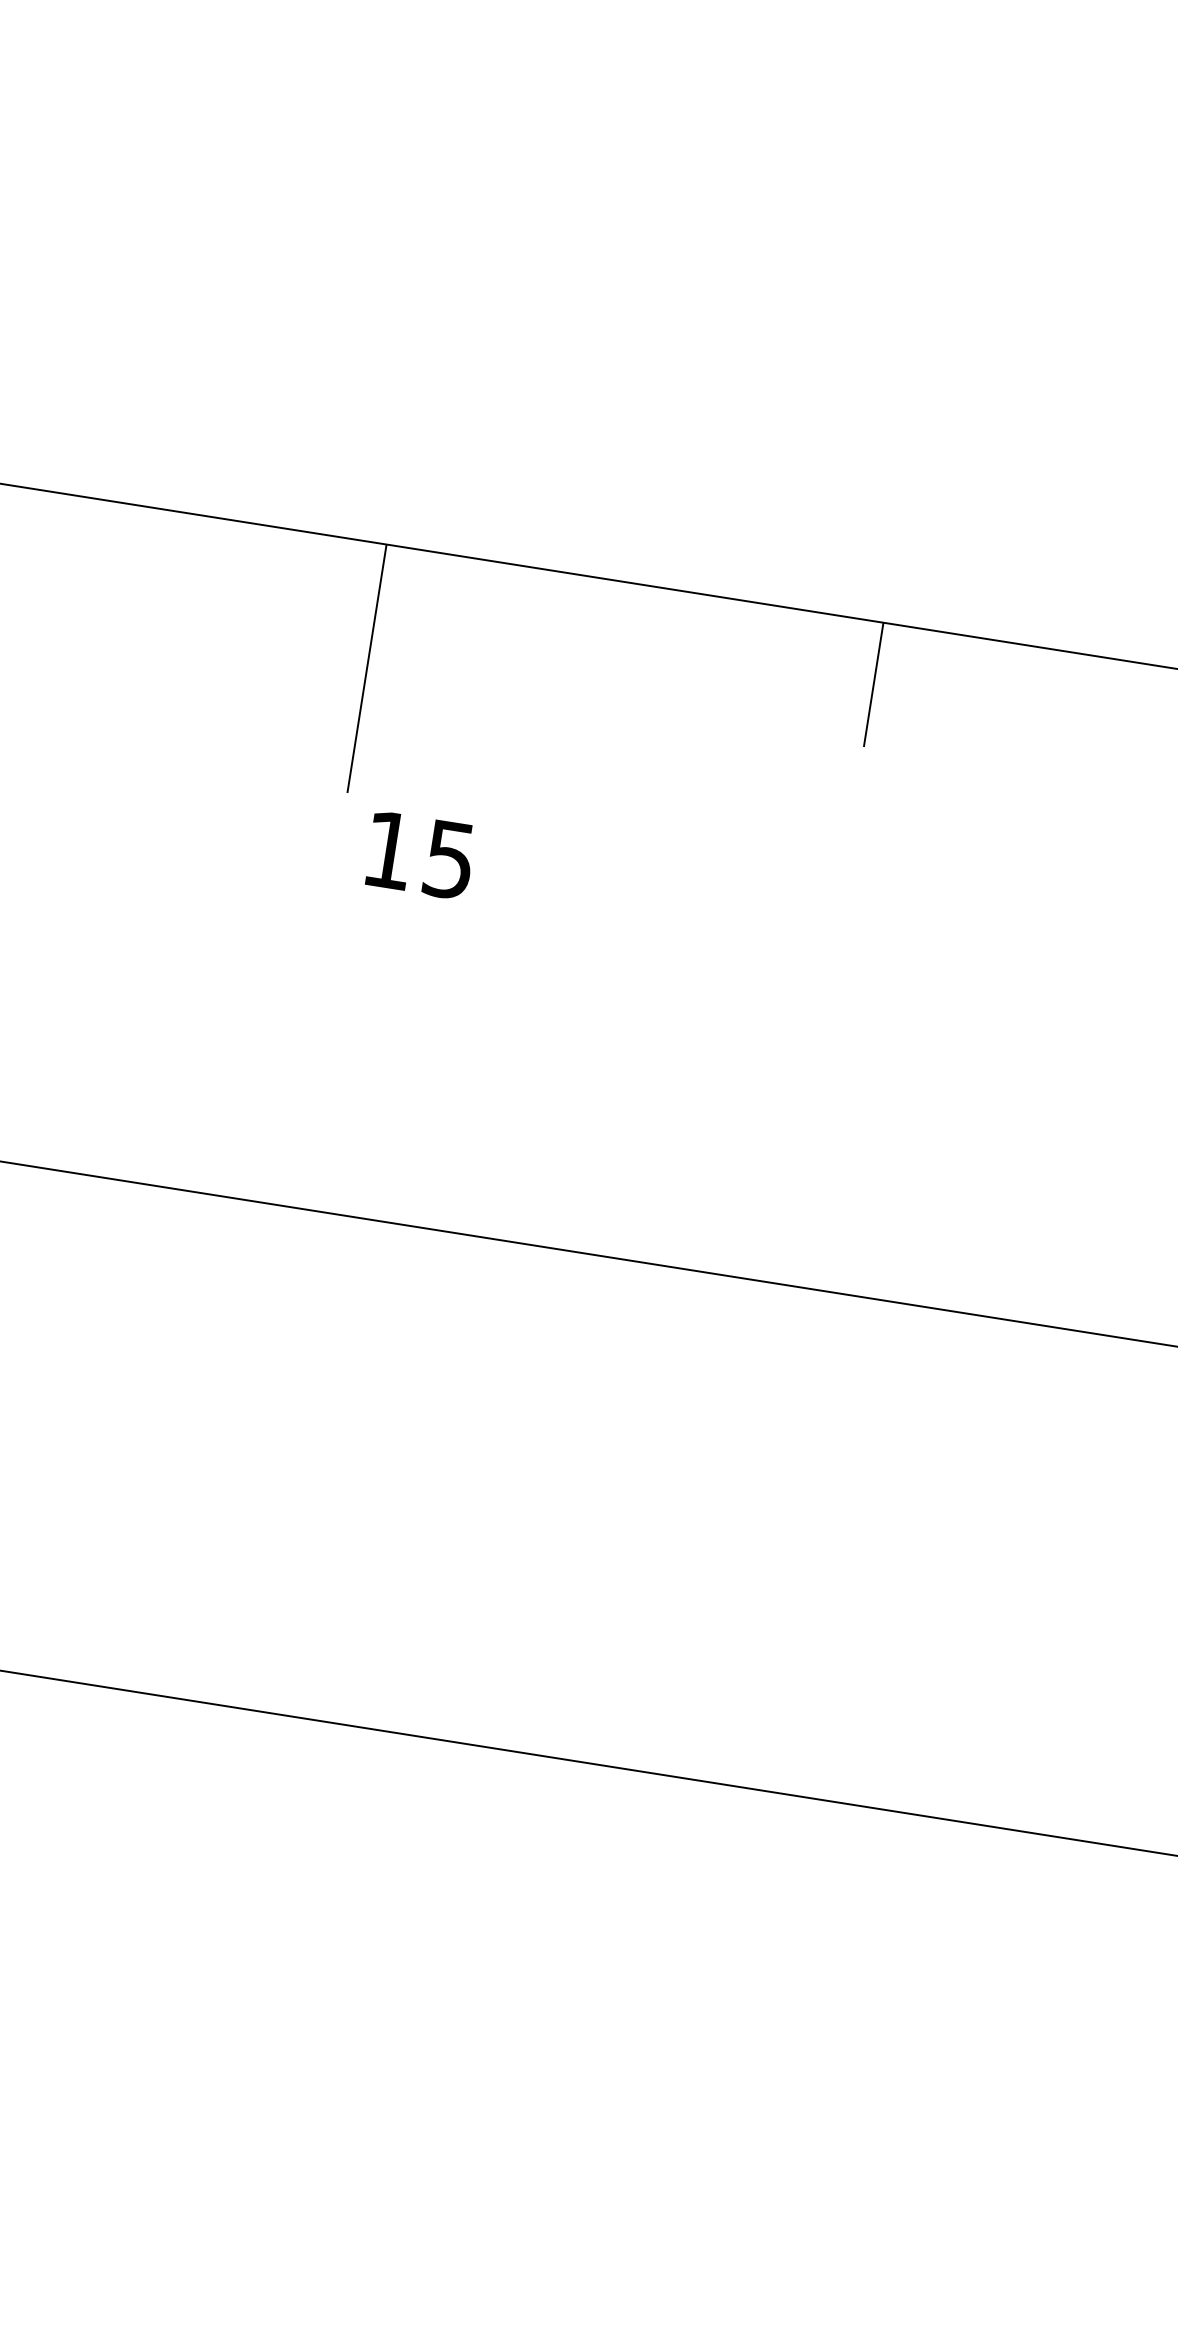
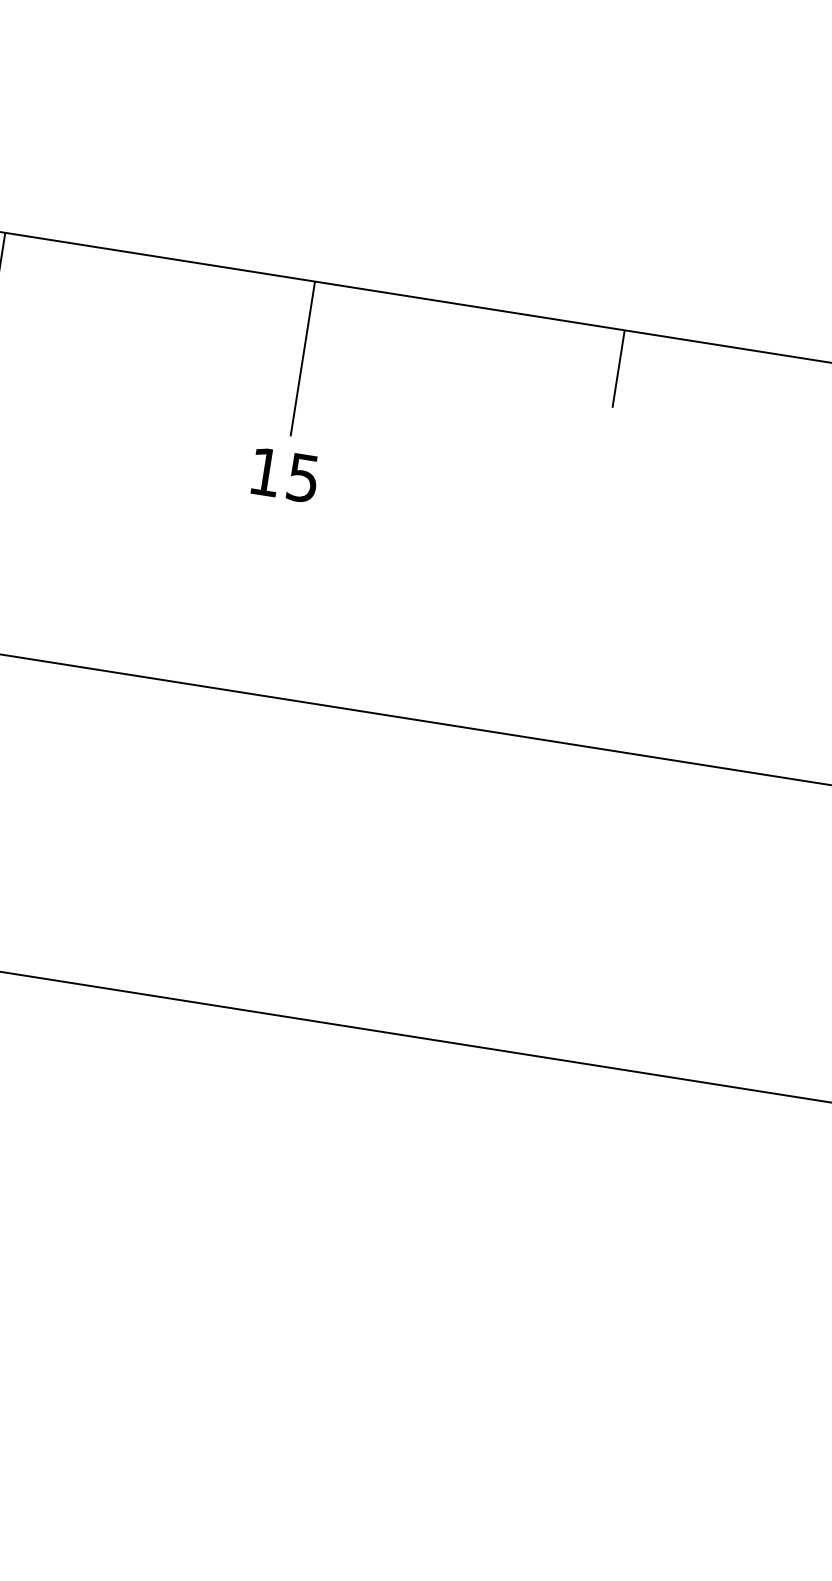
text: (417, 854) -> (283, 474), moved

